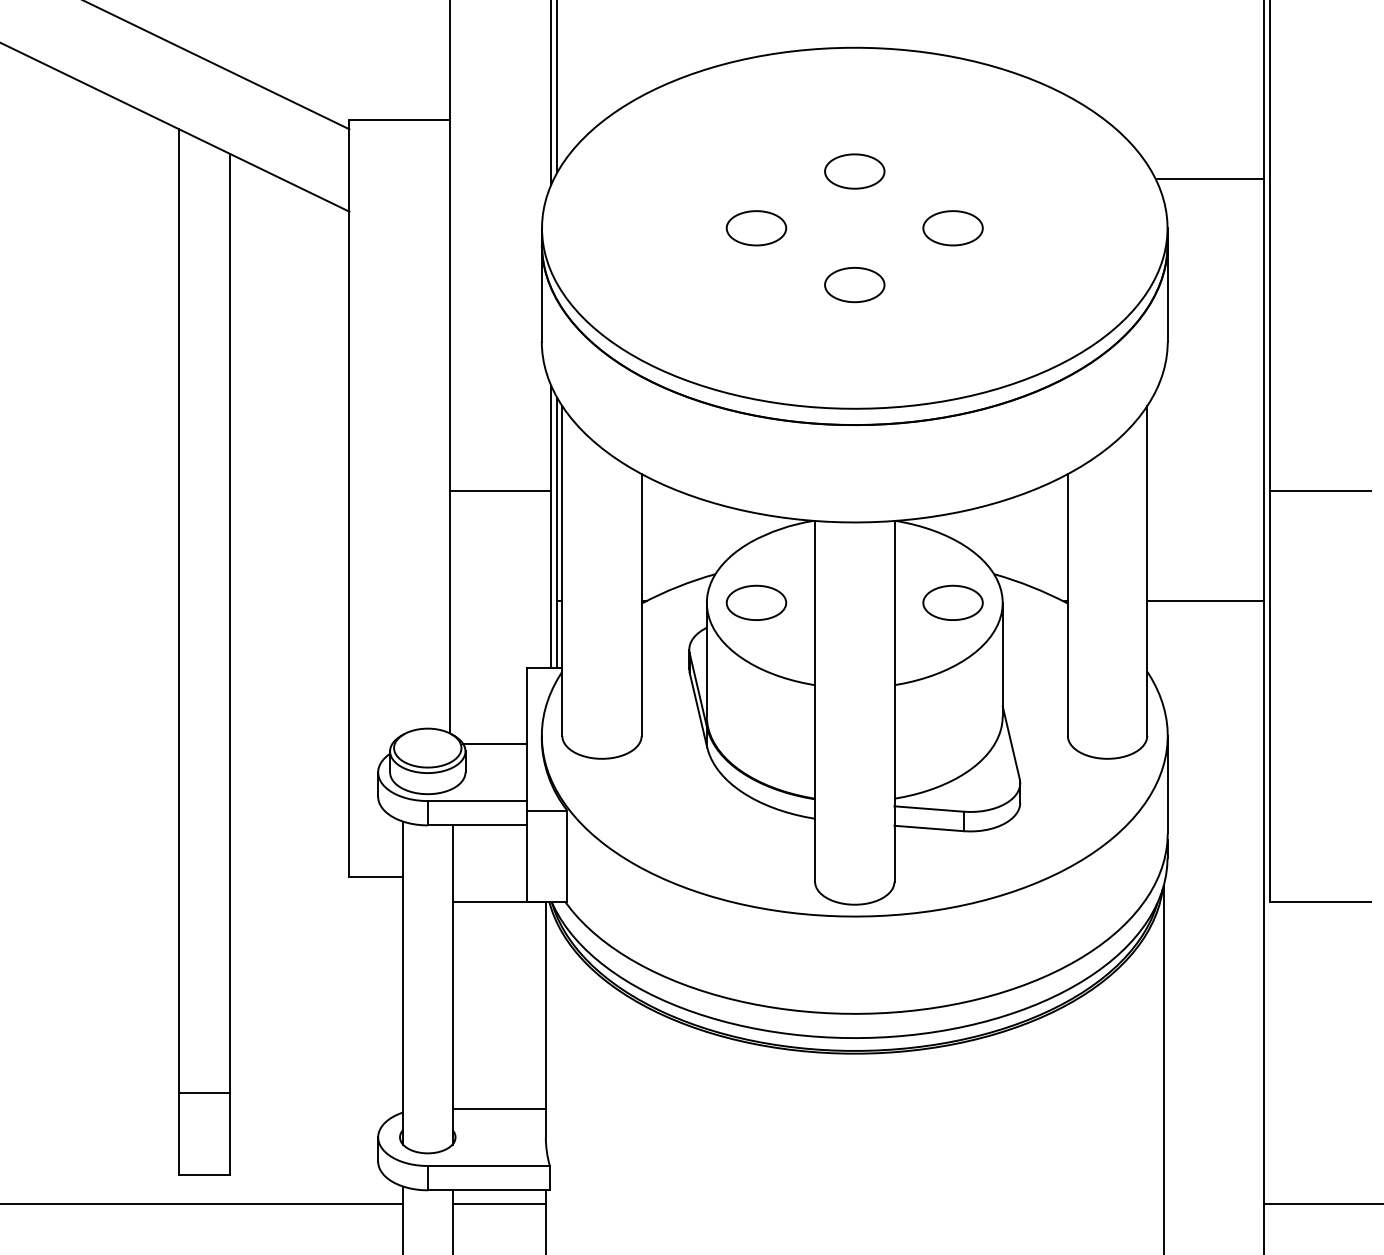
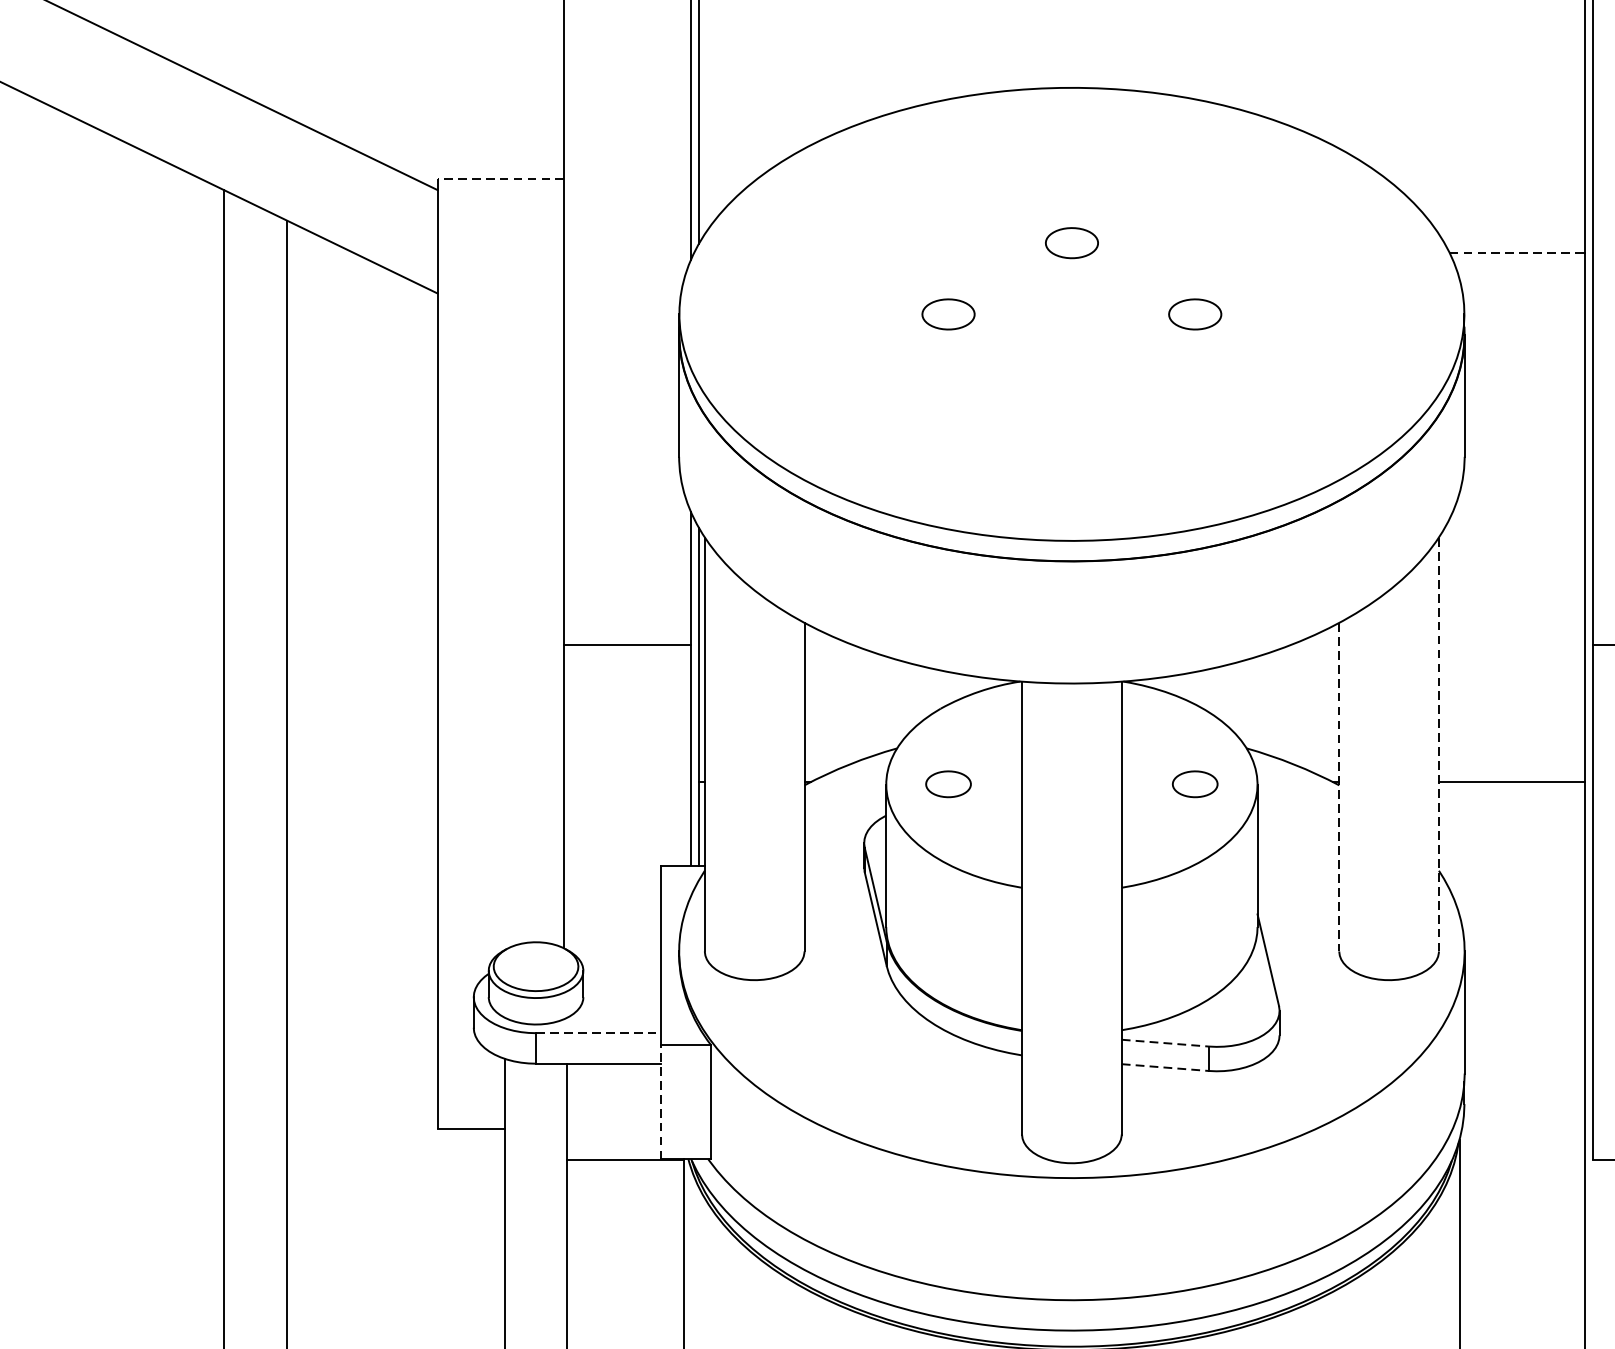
line: (399, 120) -> (500, 179), solid -> dashed
part: (854, 171) -> (1071, 243), size x0.7
line: (1209, 179) -> (1517, 253), solid -> dashed
part: (756, 228) -> (948, 314), size x0.7
part: (952, 228) -> (1194, 314), size x0.7
part: (854, 285) -> (1071, 386), removed
line: (1147, 571) -> (1439, 745), solid -> dashed
part: (756, 602) -> (948, 783), size x0.6
part: (952, 602) -> (1194, 783), size x0.6
line: (1067, 605) -> (1338, 787), solid -> dashed
line: (495, 743) -> (621, 960), removed
line: (477, 801) -> (598, 1033), solid -> dashed
line: (929, 809) -> (1165, 1043), solid -> dashed
line: (929, 828) -> (1165, 1067), solid -> dashed
line: (527, 855) -> (661, 1101), solid -> dashed

